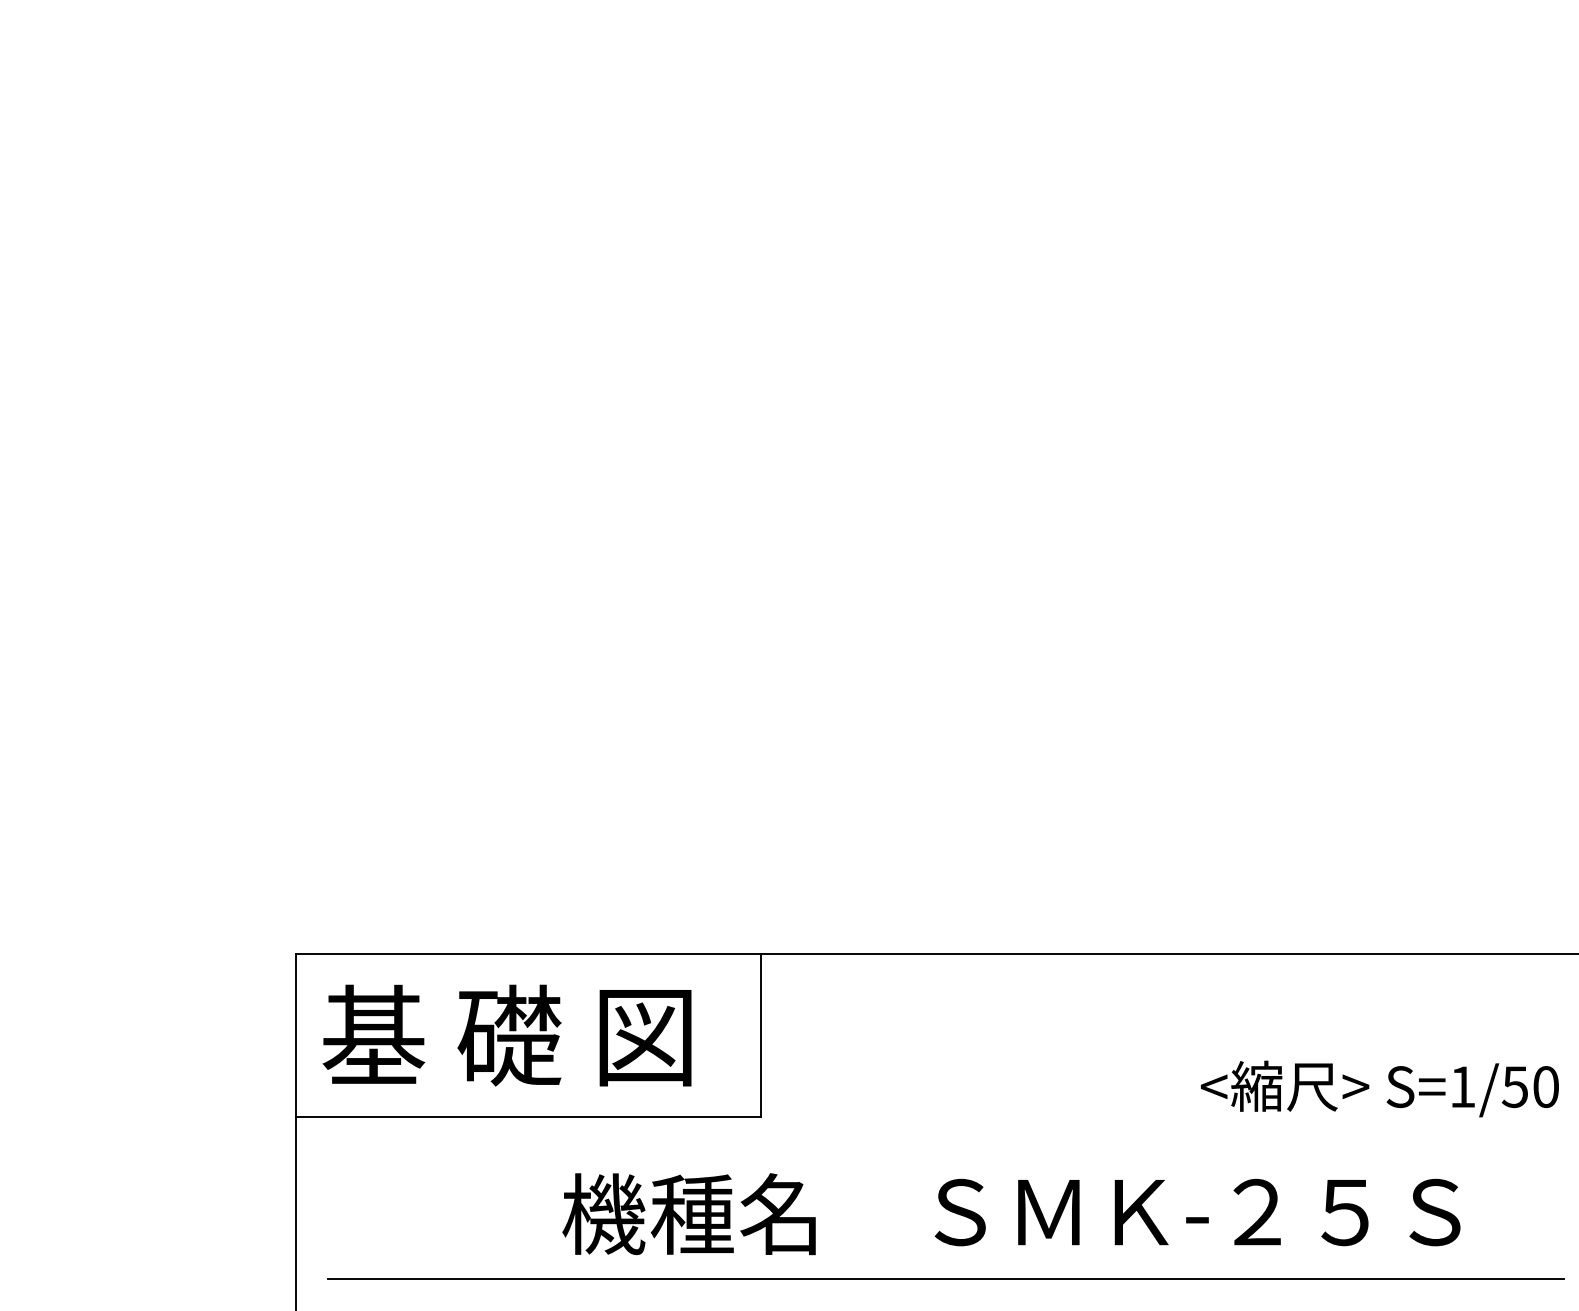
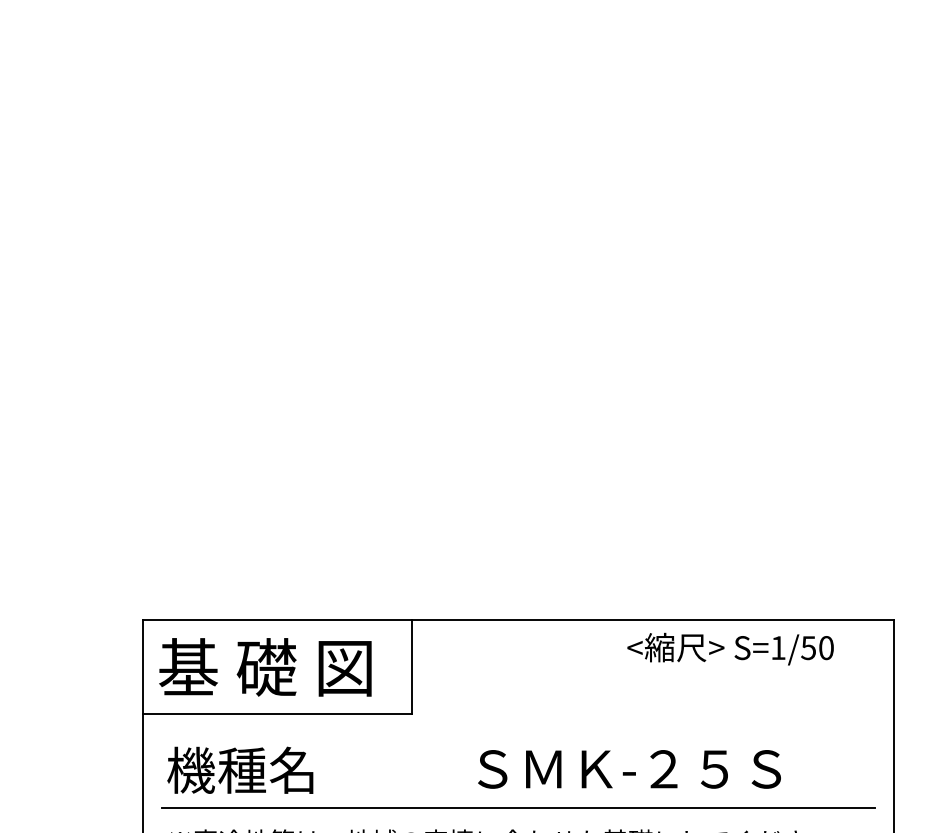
text: (1379, 1087) -> (730, 648), moved
text: (689, 1212) -> (240, 769), moved
text: (1197, 1212) -> (629, 769), moved

